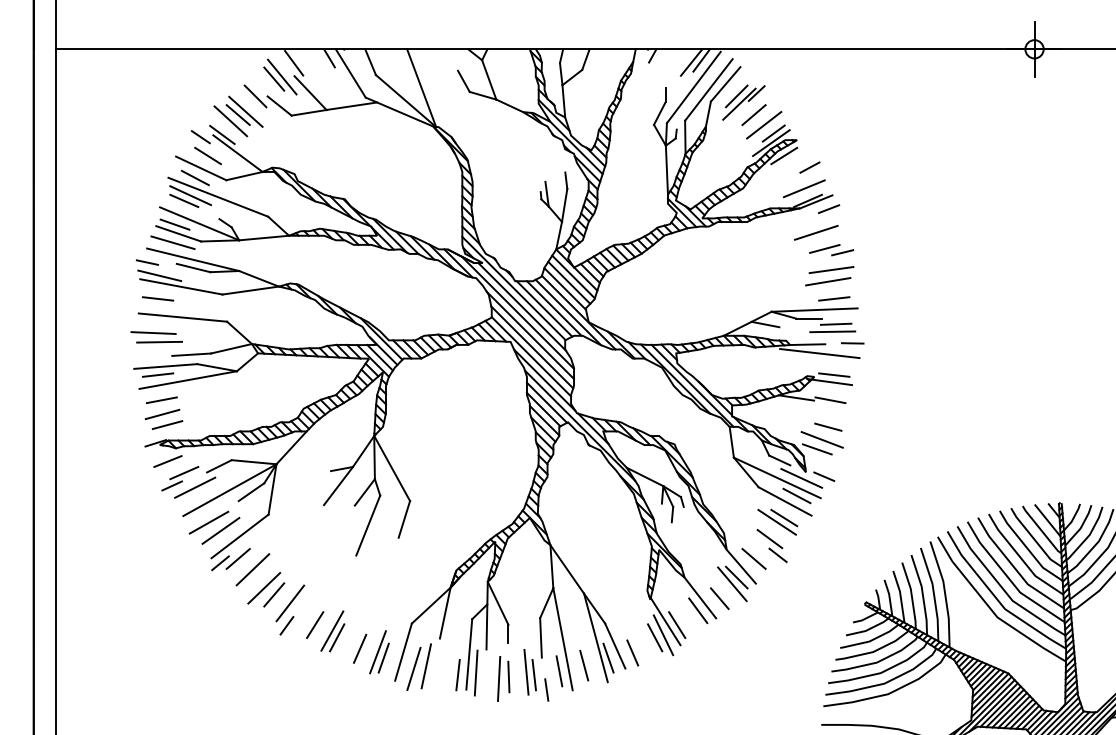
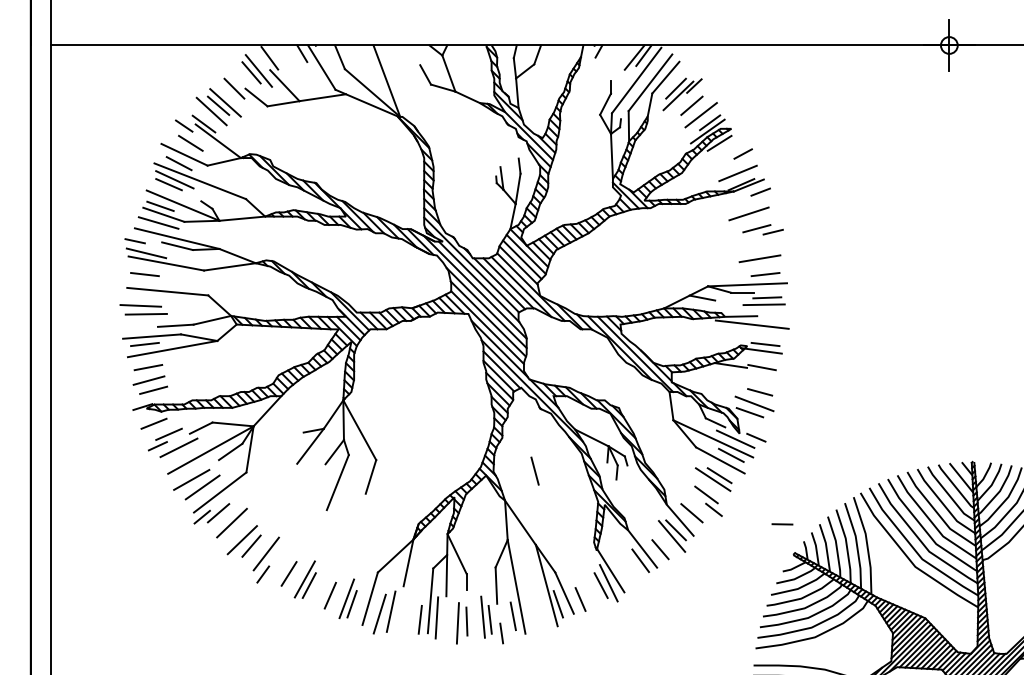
line: (830, 269) -> (762, 247), removed
line: (852, 343) -> (782, 524), moved
line: (676, 624) -> (620, 573), removed
line: (583, 664) -> (534, 470), moved

